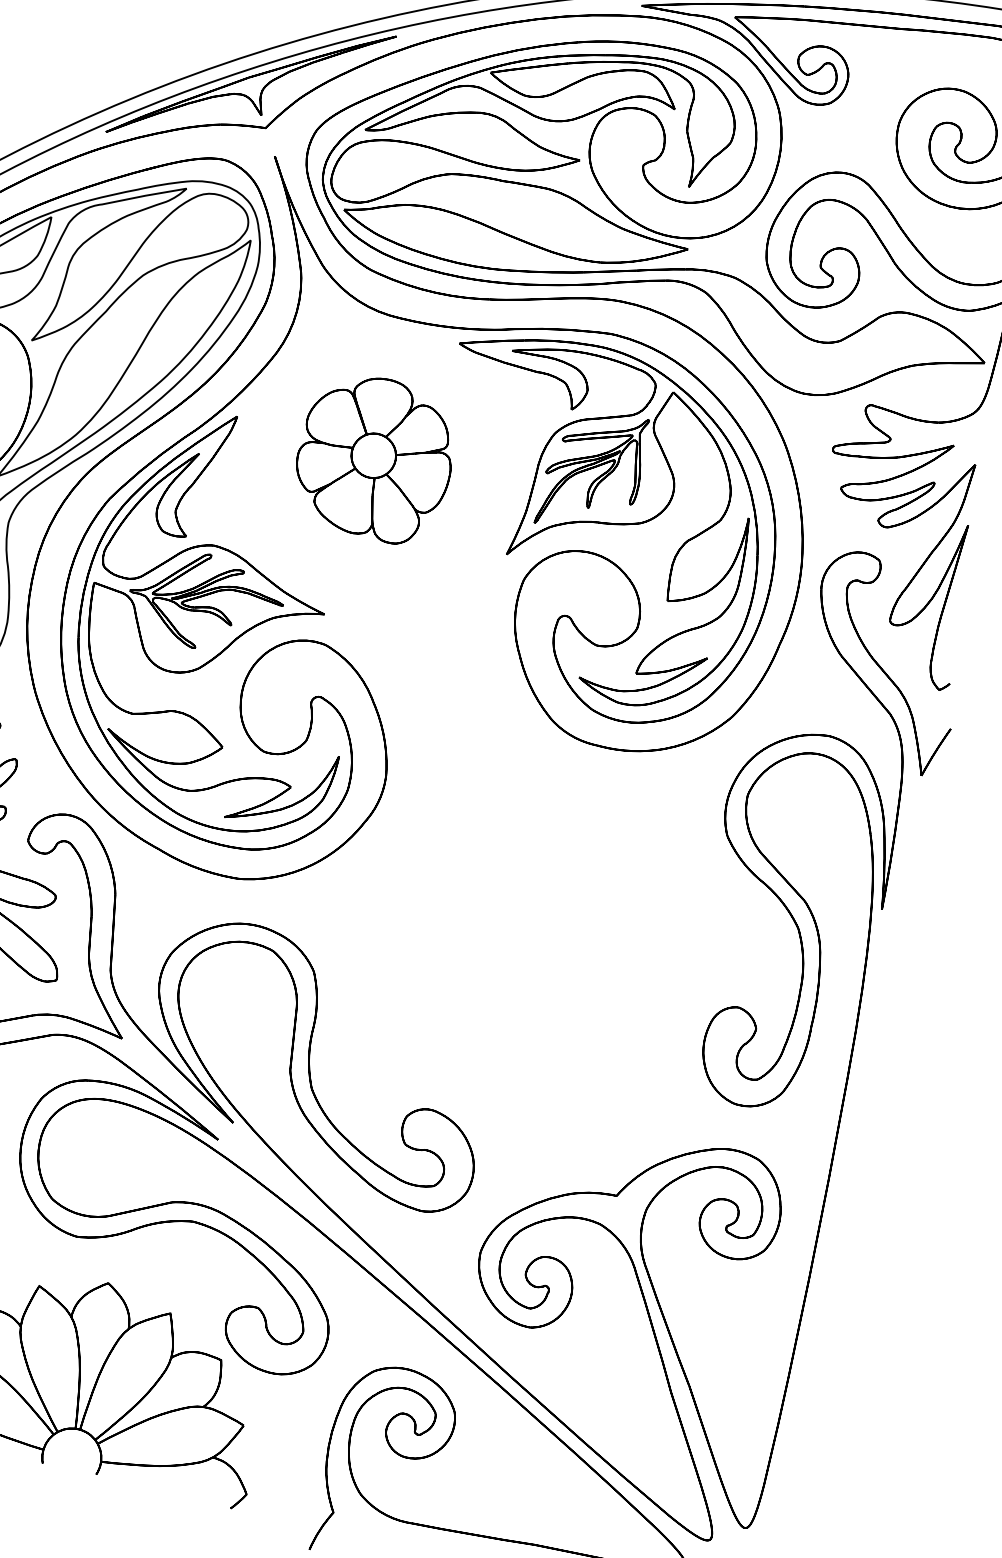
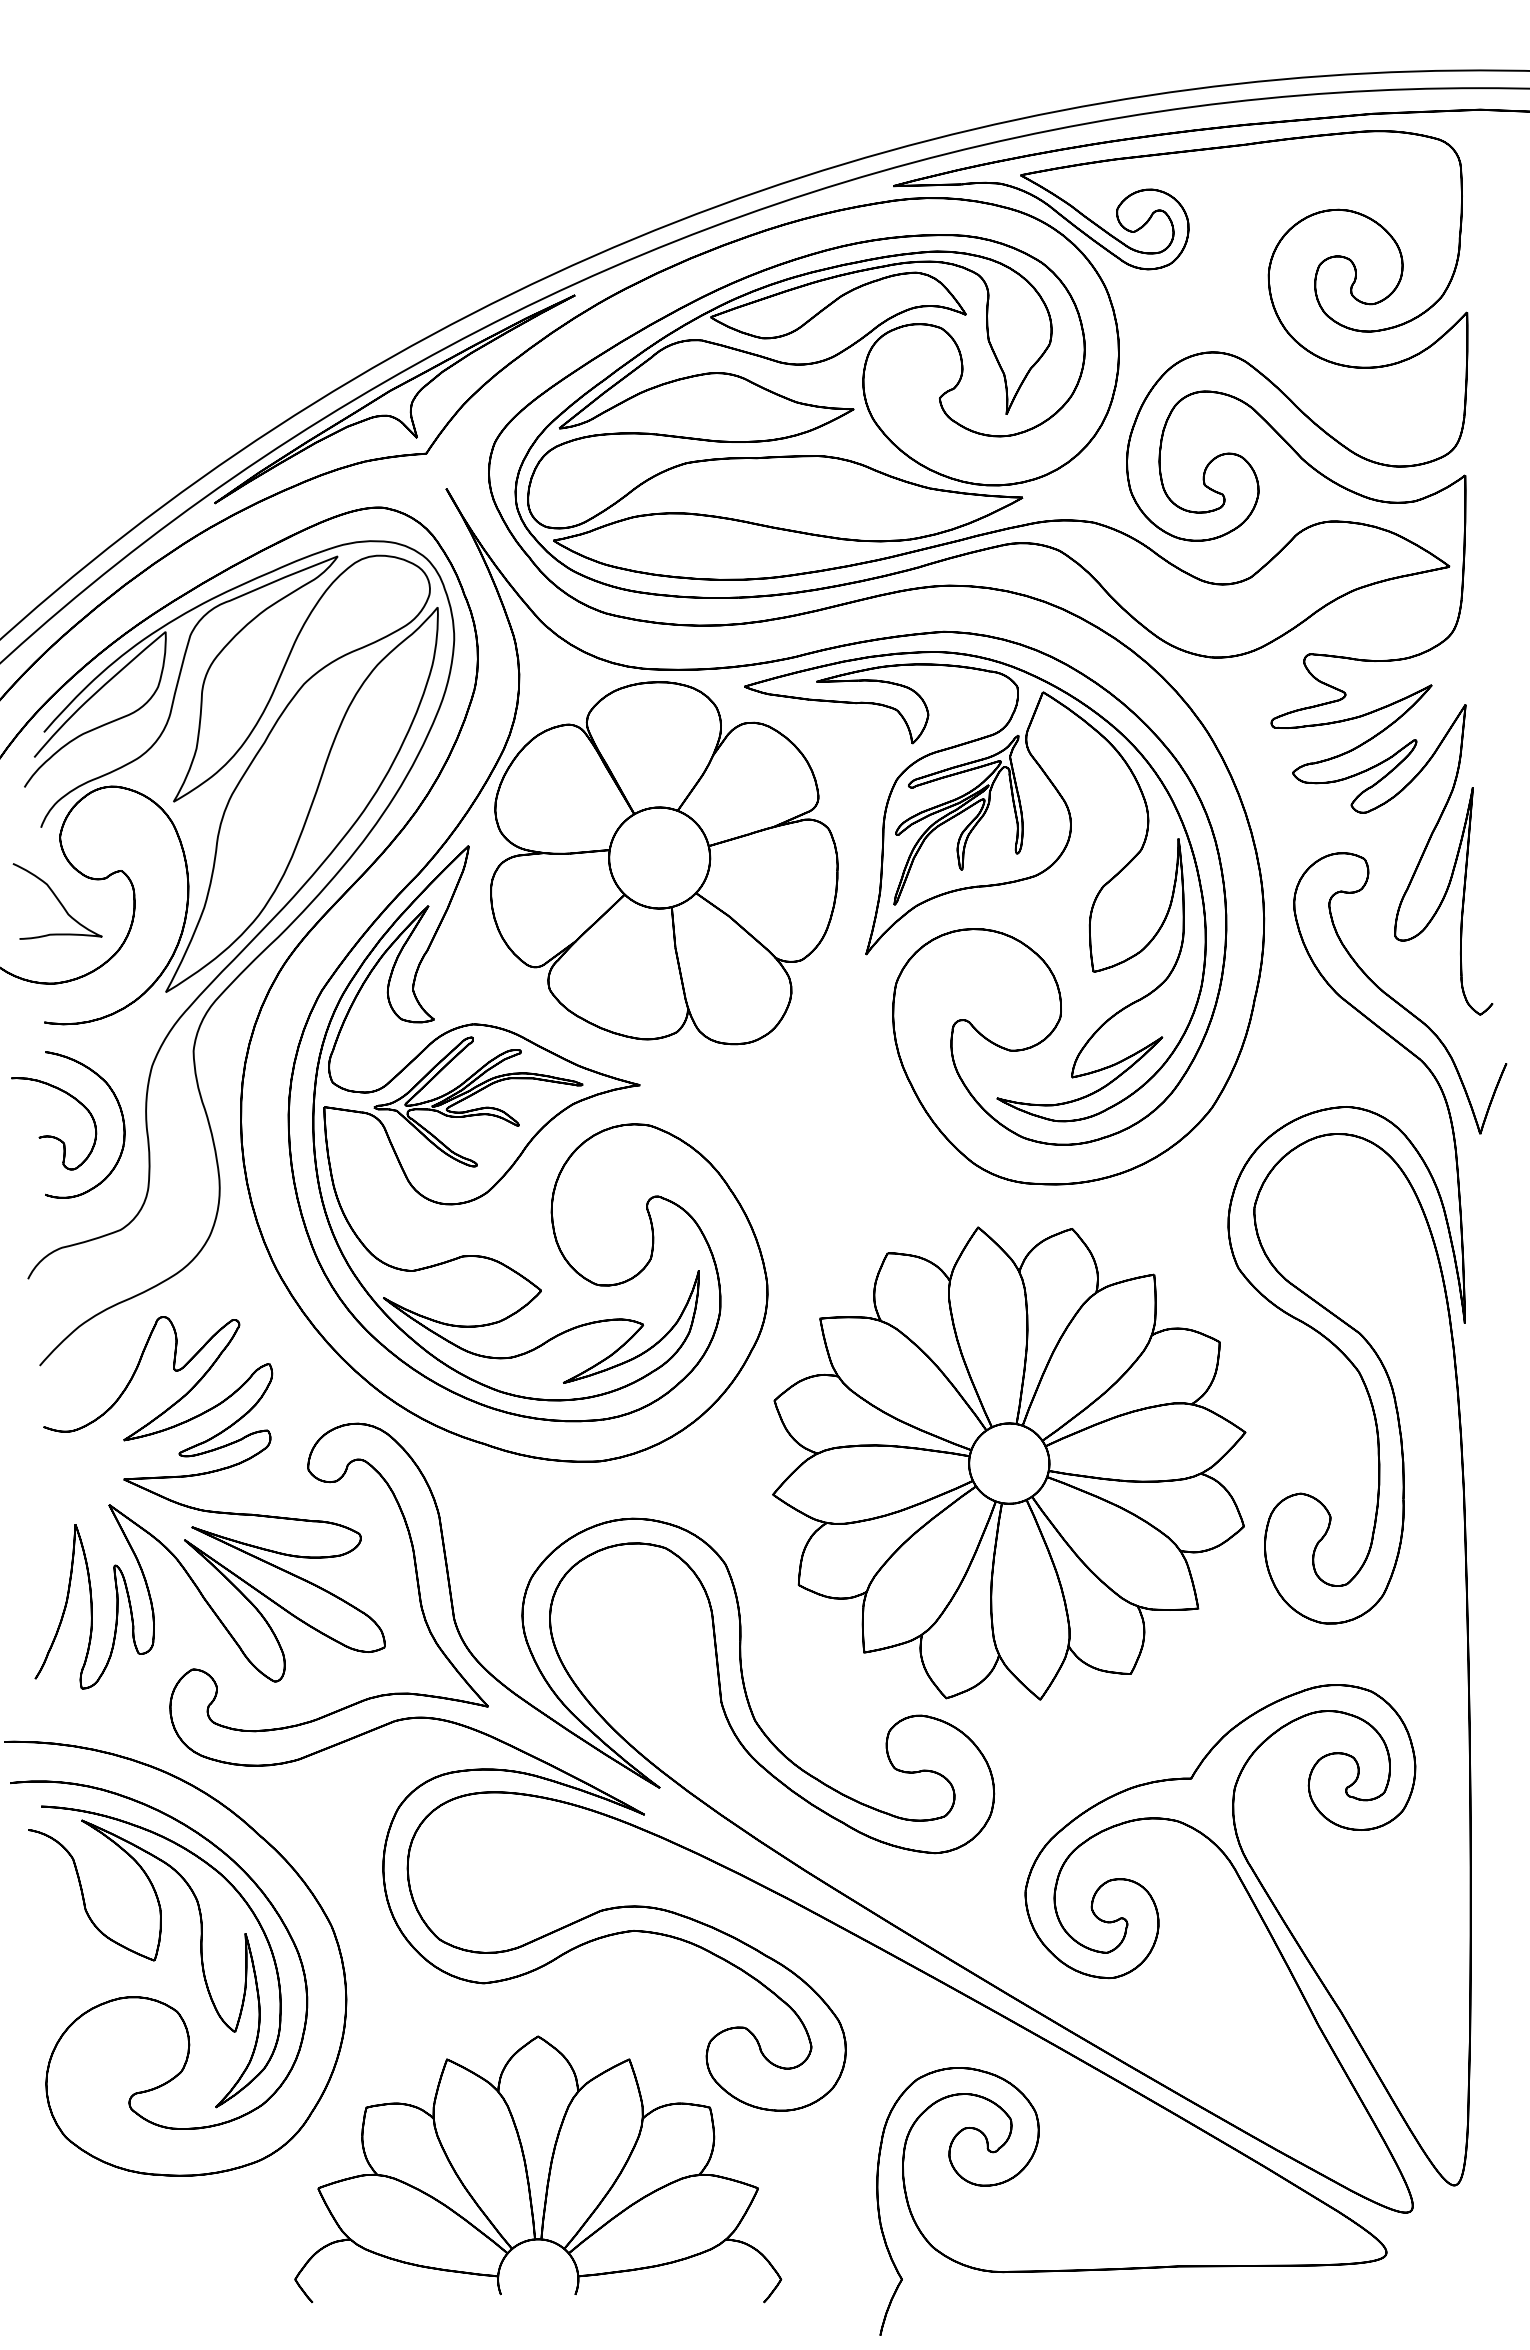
part: (375, 458) -> (664, 863), size x1.67
part: (533, 941) -> (1009, 1463), added

